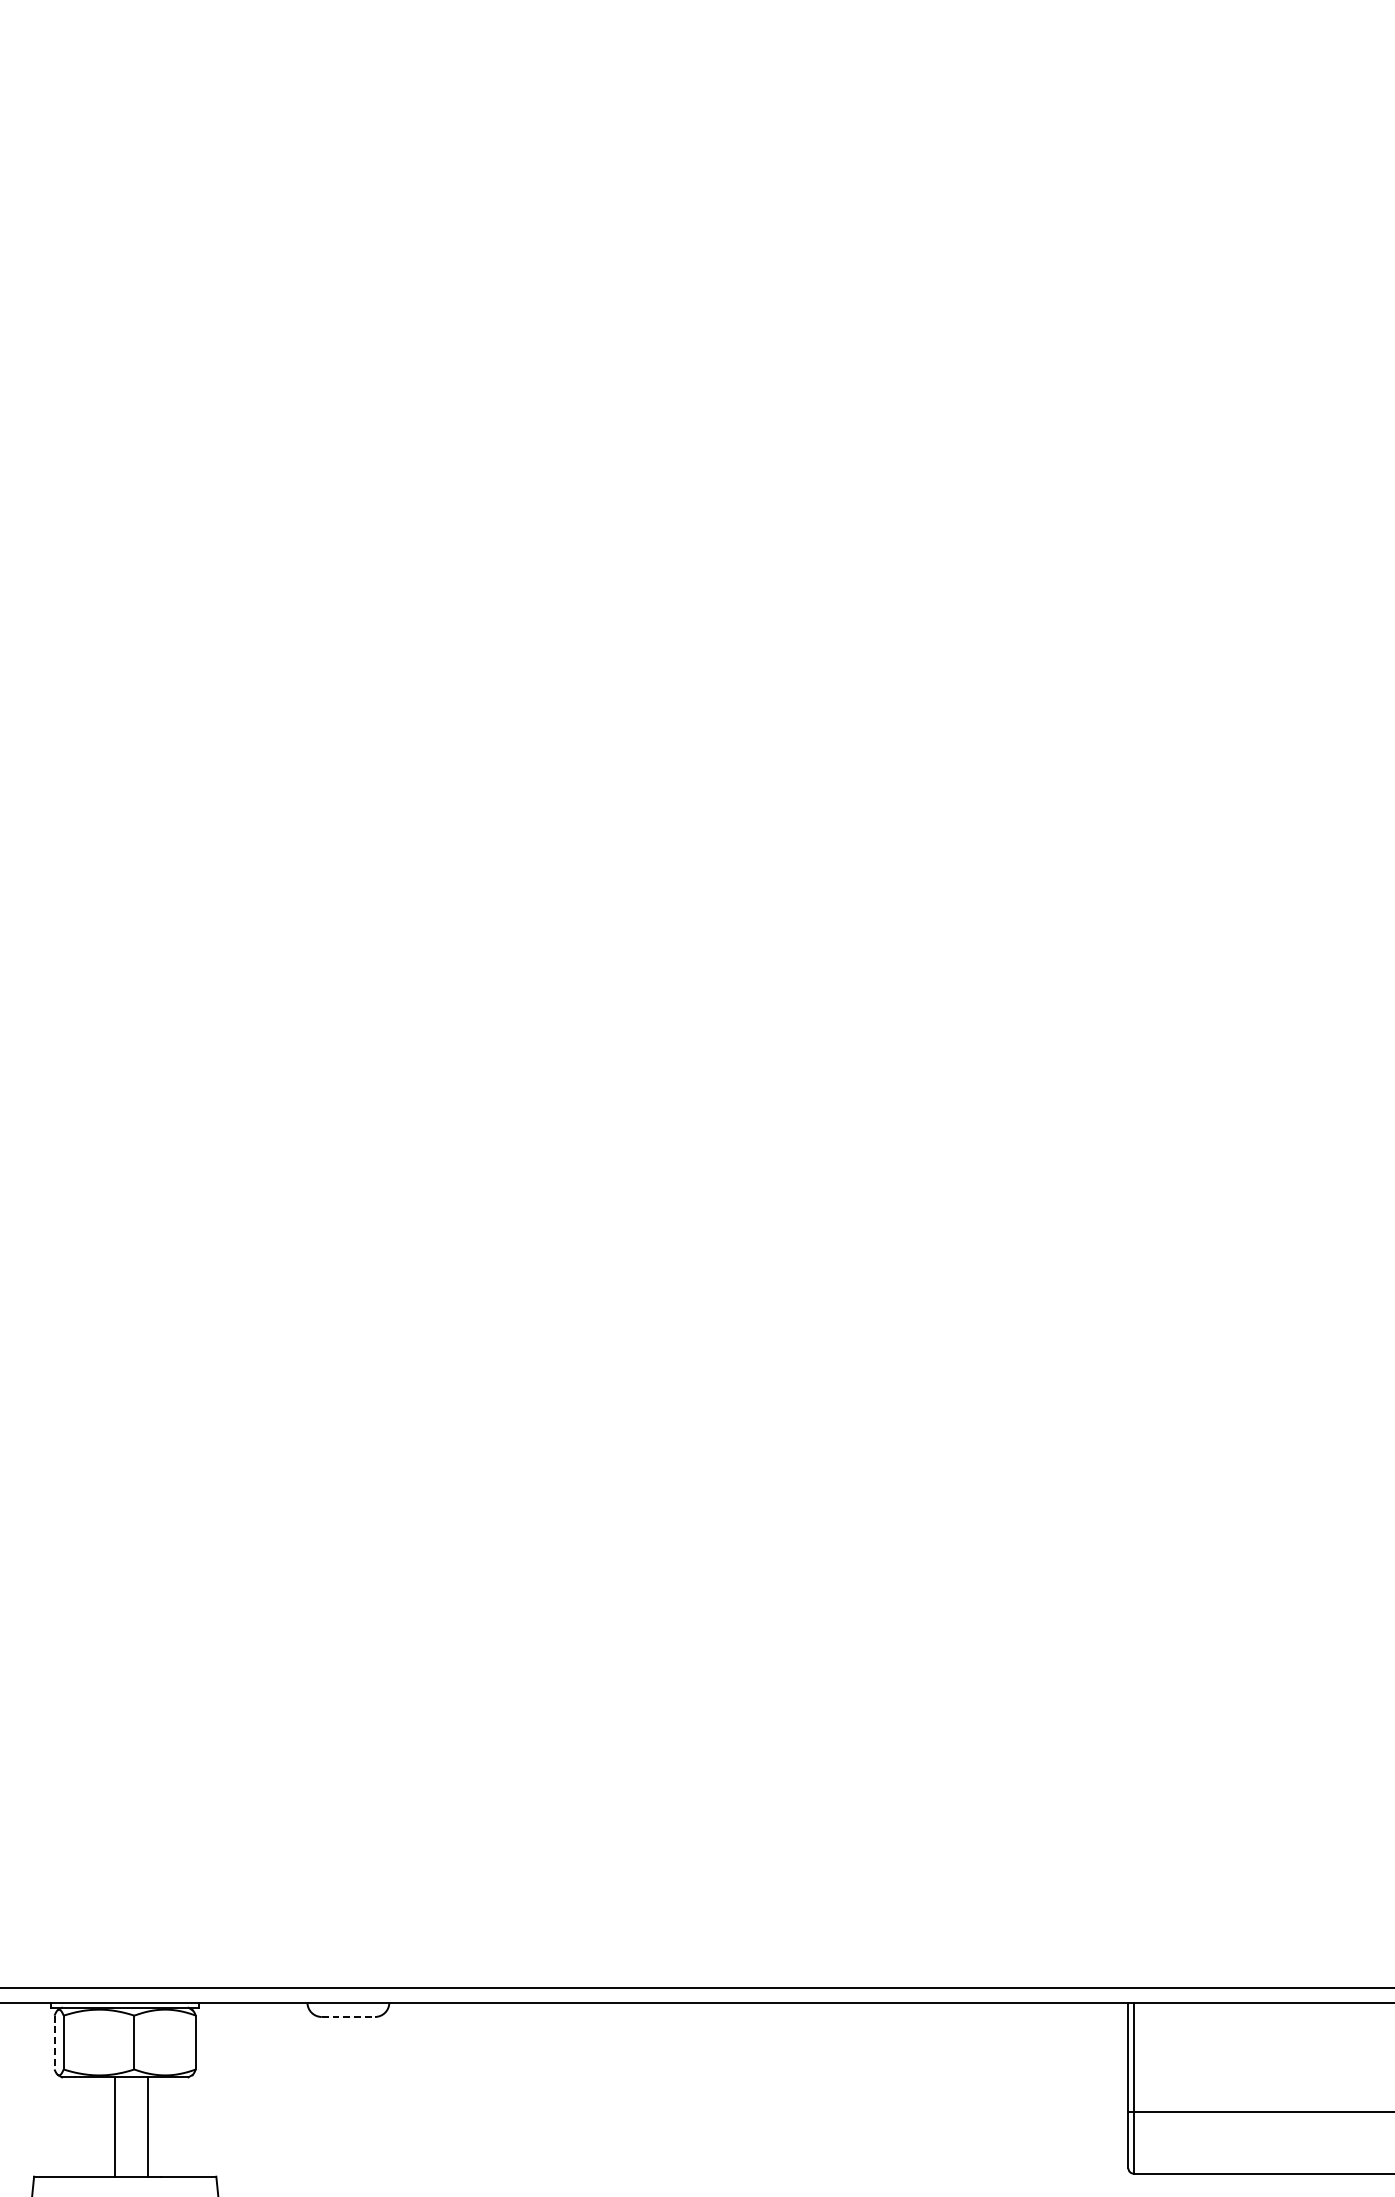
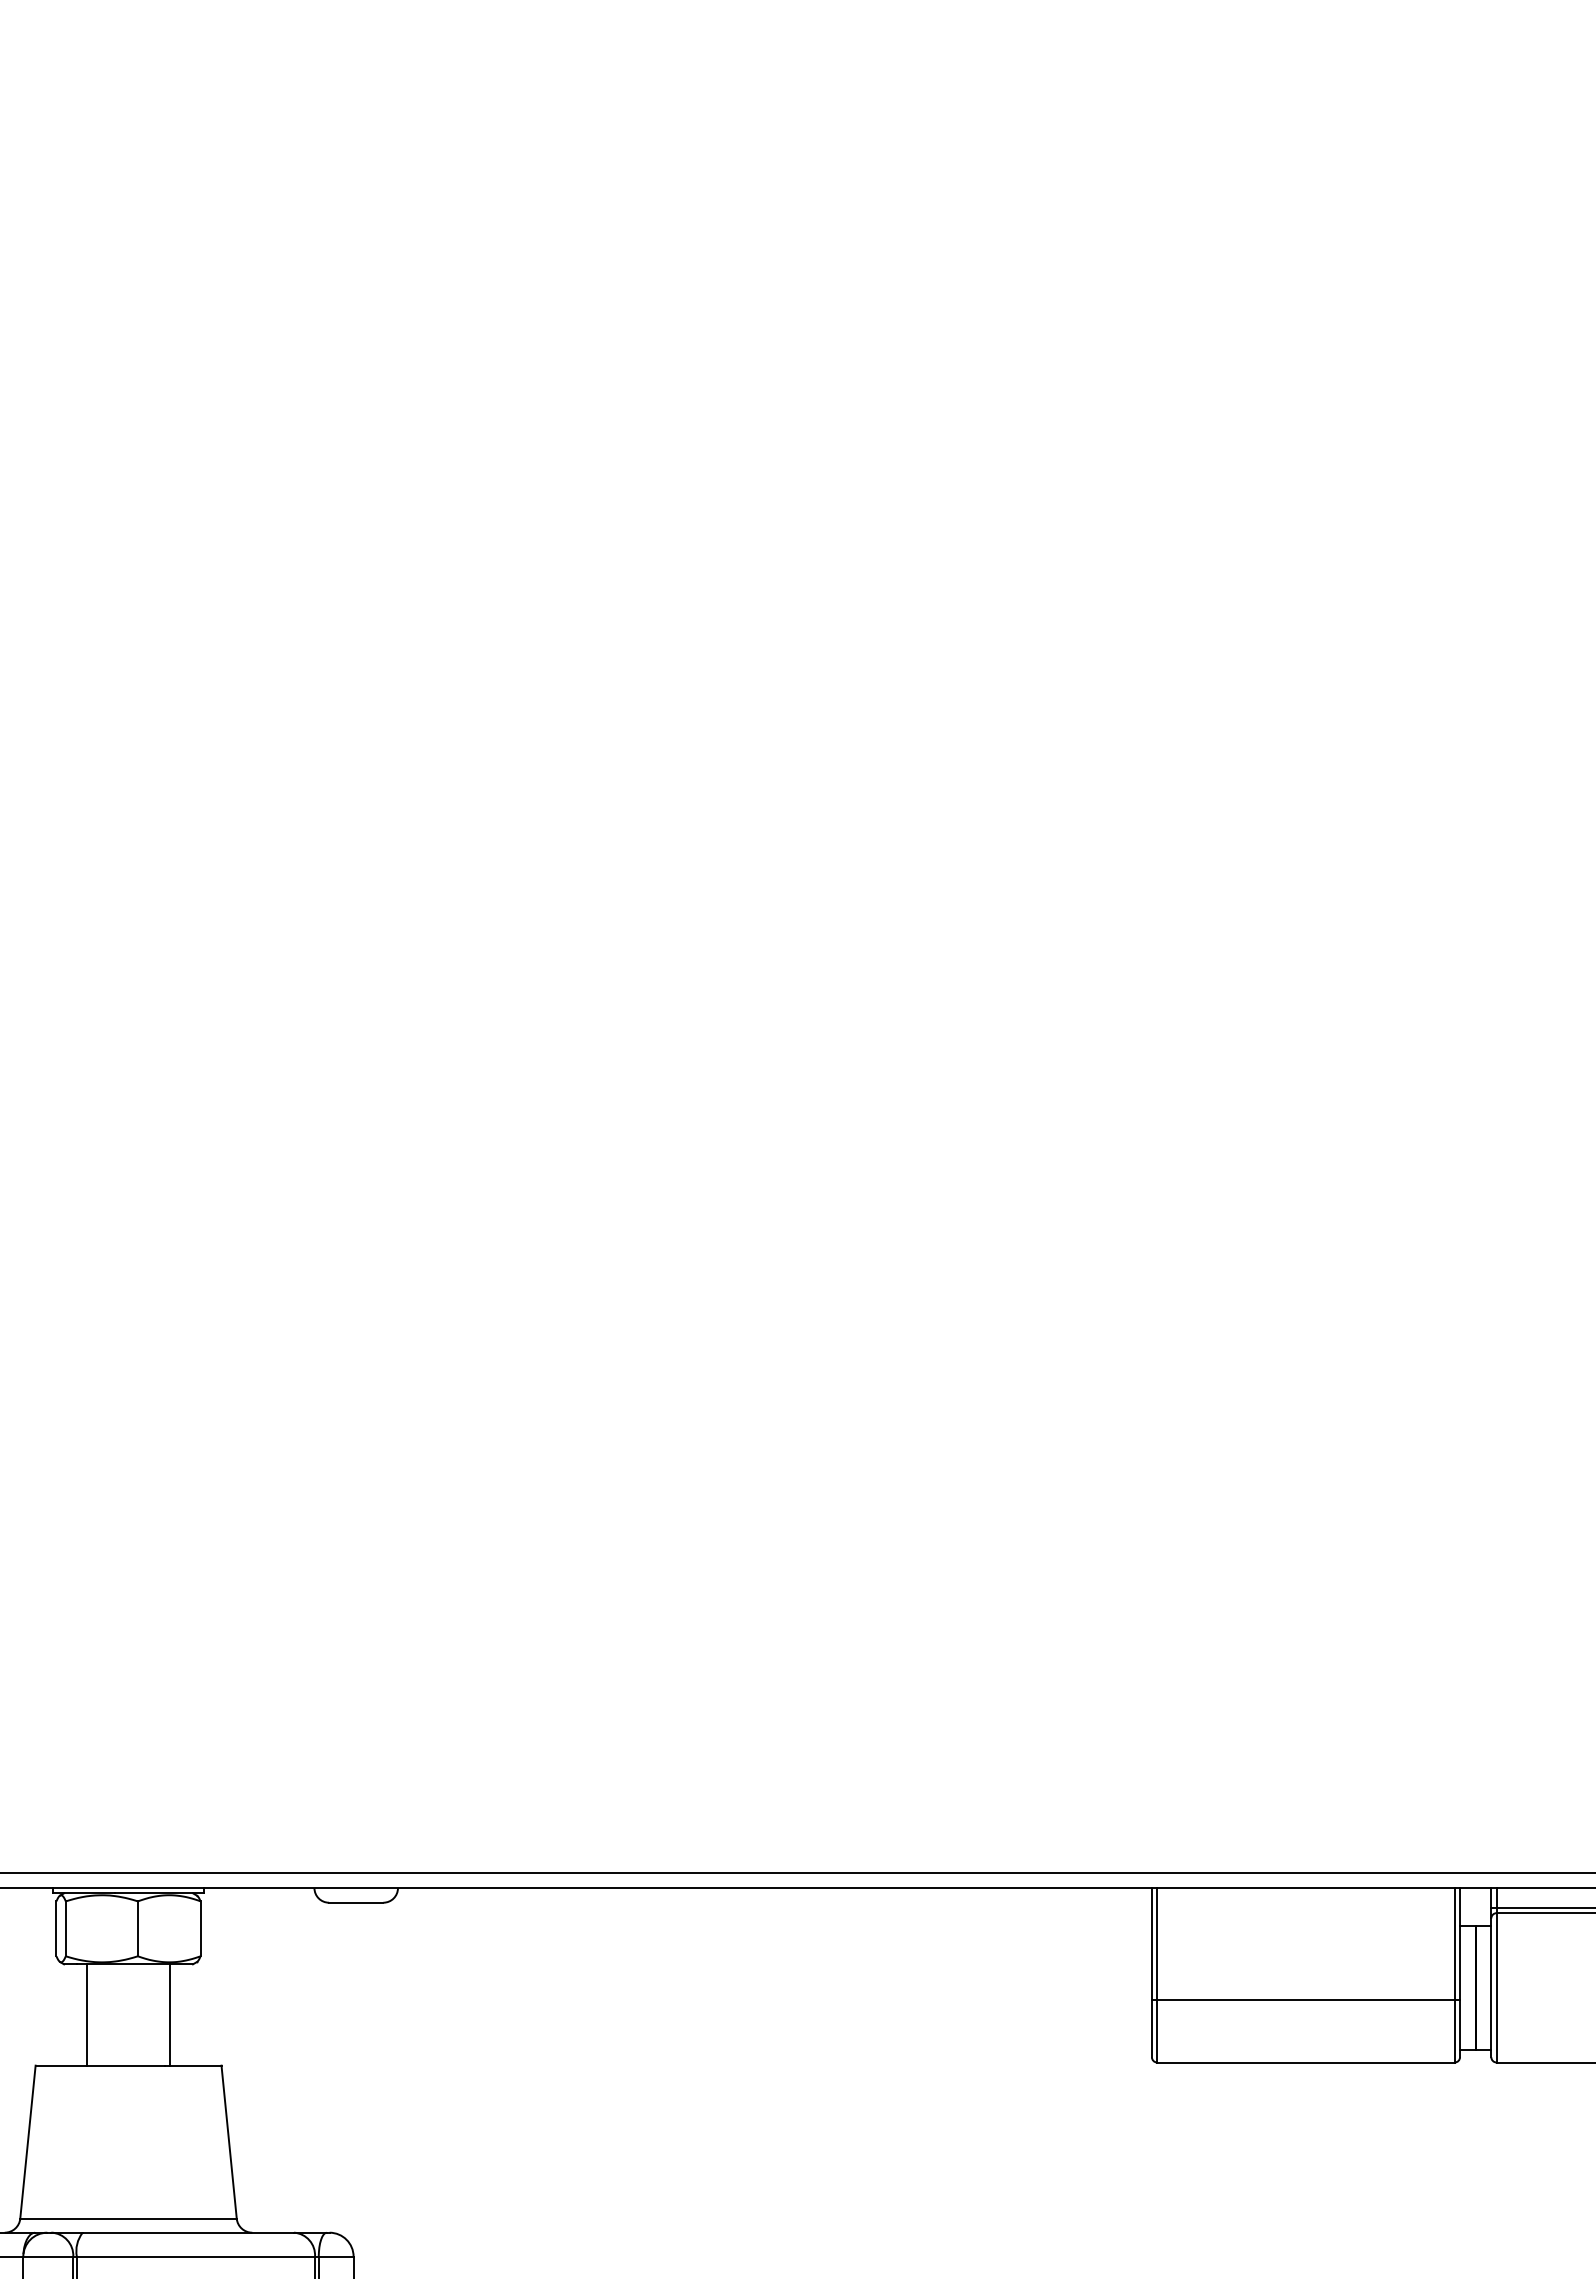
line: (348, 2016) -> (356, 1902), dashed -> solid
line: (54, 2043) -> (56, 1929), dashed -> solid
line: (115, 2126) -> (170, 2014), moved
line: (147, 2126) -> (86, 2014), moved

